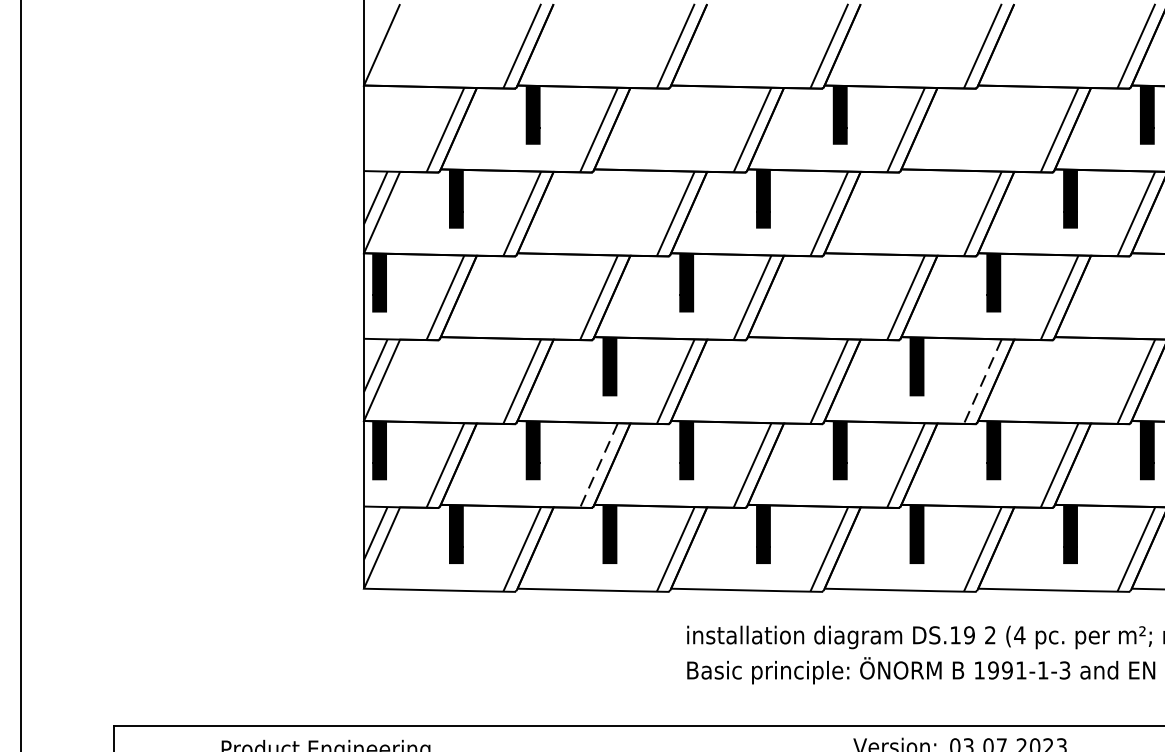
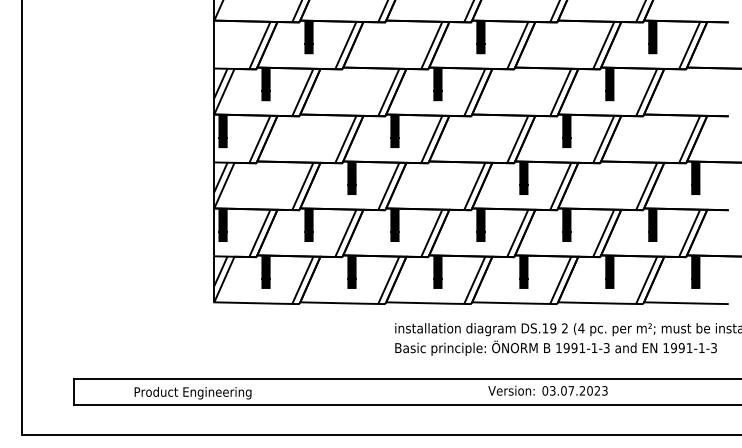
line: (982, 381) -> (560, 186), dashed -> solid
line: (598, 465) -> (345, 233), dashed -> solid

